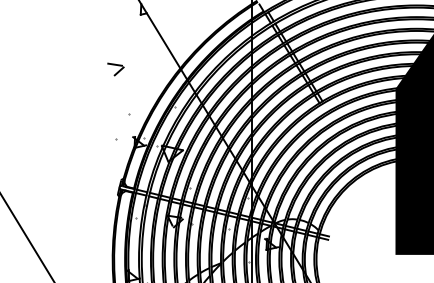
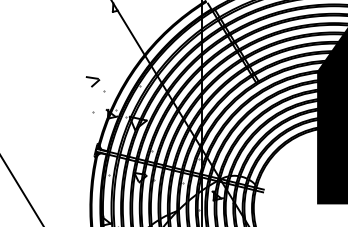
part: (115, 69) -> (92, 81), moved

